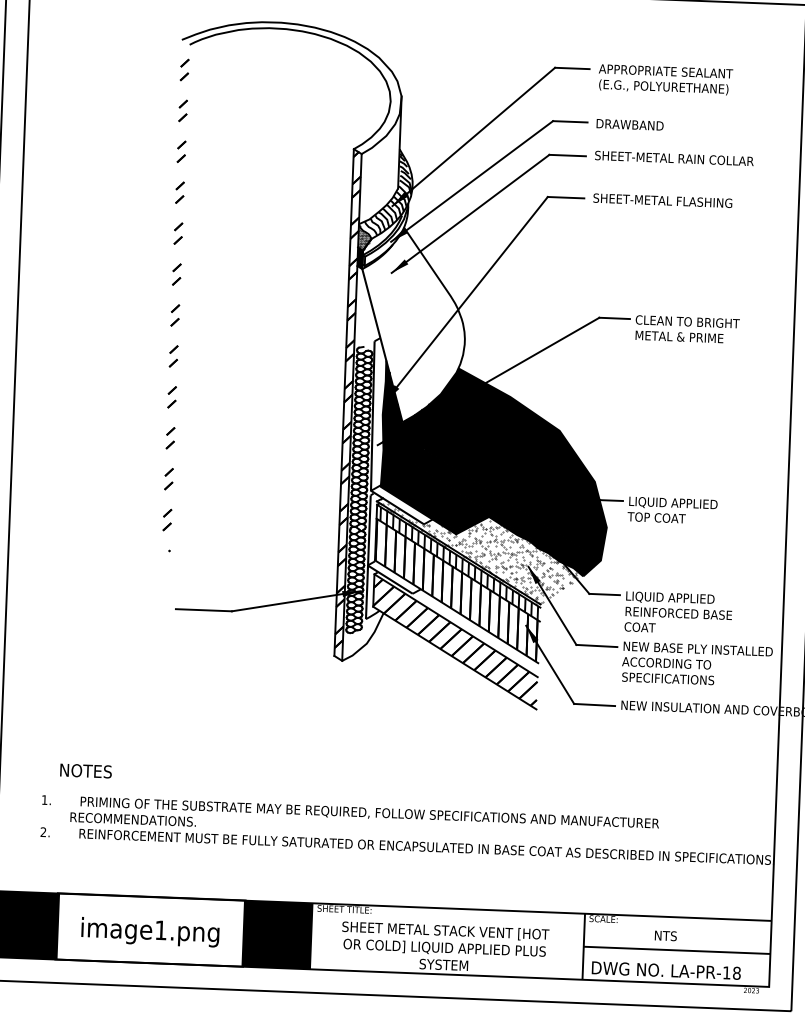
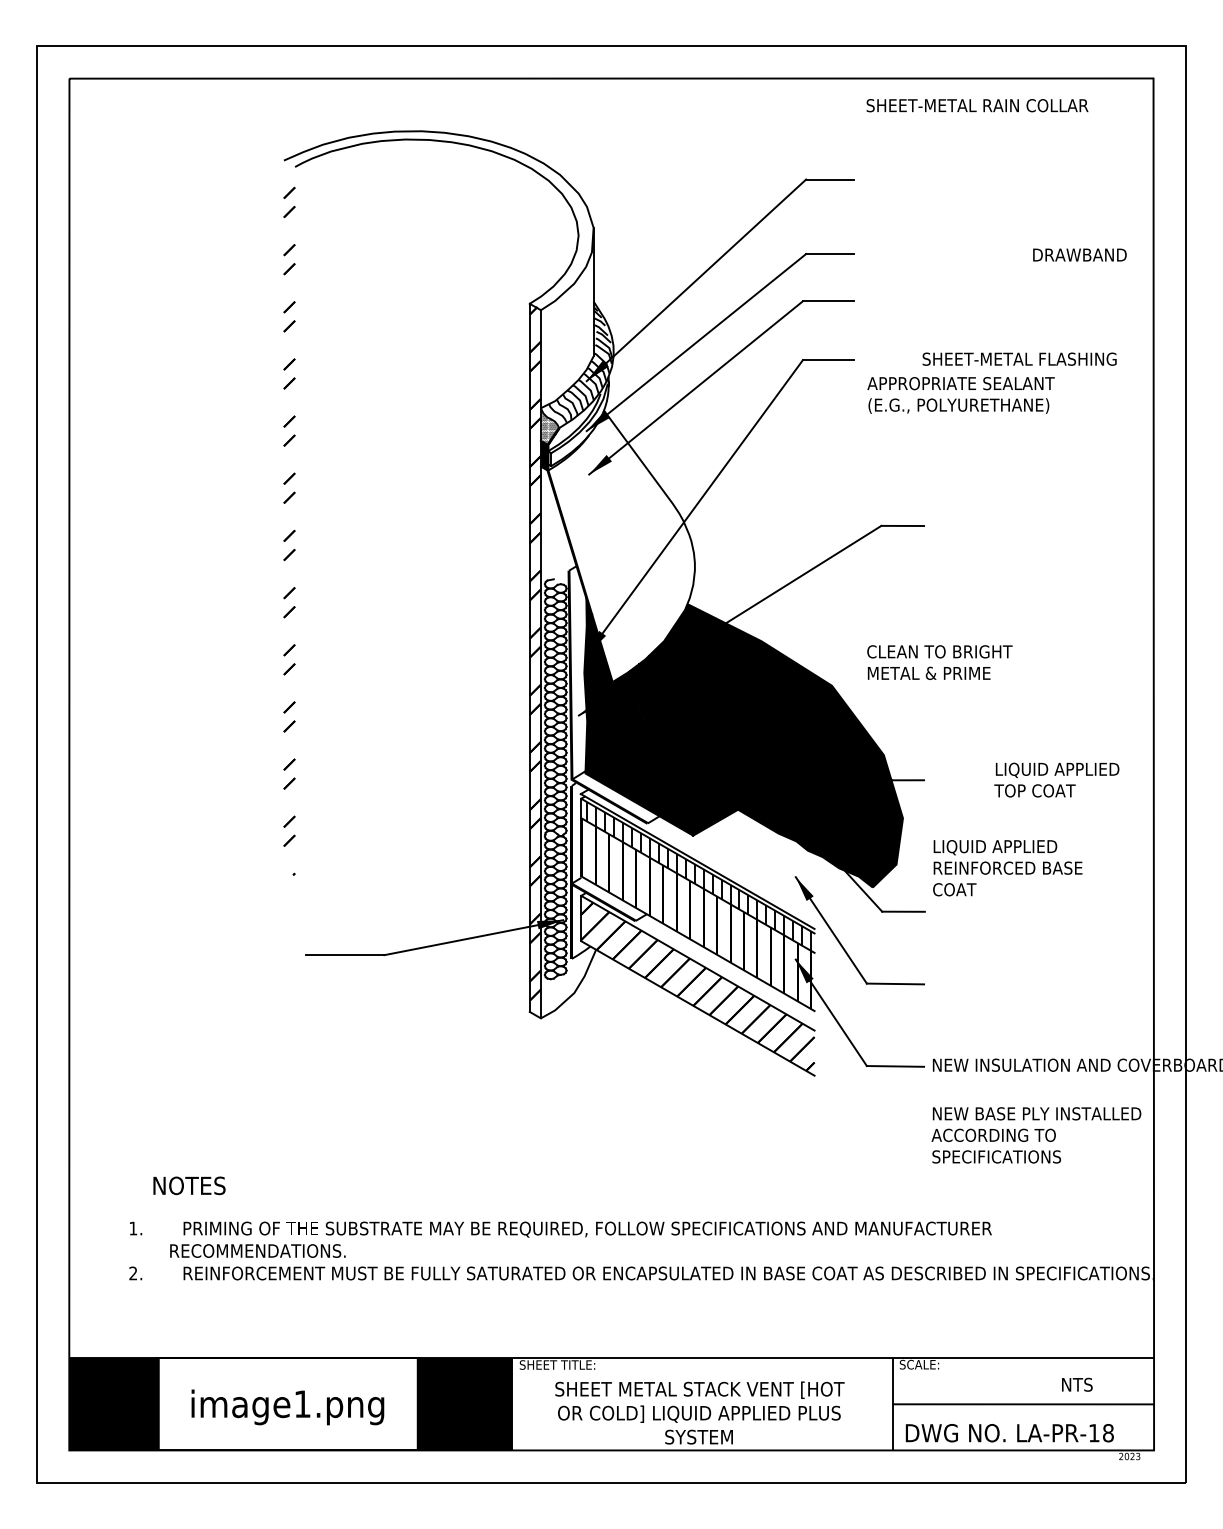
text: (665, 79) -> (960, 395), moved
text: (629, 124) -> (1079, 254), moved
text: (674, 158) -> (977, 105), moved
text: (662, 200) -> (1019, 358), moved
text: (687, 329) -> (939, 662), moved
text: (672, 510) -> (1056, 779), moved
hatch: (478, 552) -> (725, 859), removed
text: (678, 613) -> (1007, 868), moved
text: (697, 664) -> (1036, 1135), moved
text: (666, 935) -> (1077, 1384), moved

